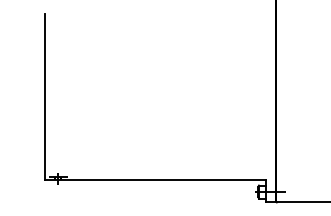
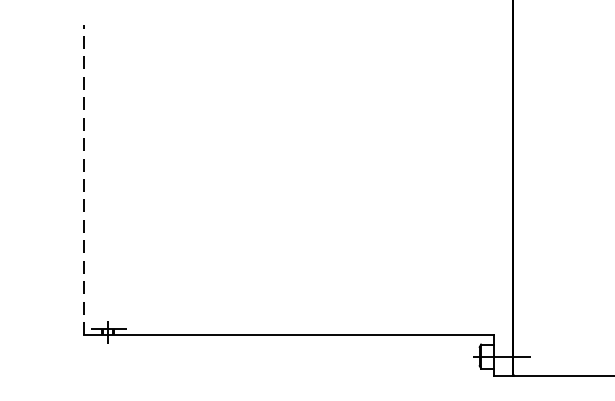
line: (45, 96) -> (84, 179), solid -> dashed

